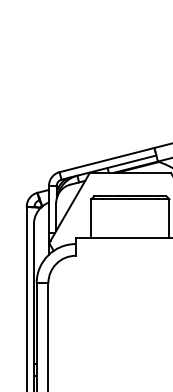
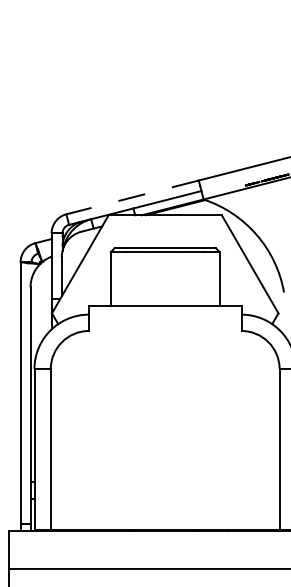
line: (106, 160) -> (132, 197), solid -> dashed

